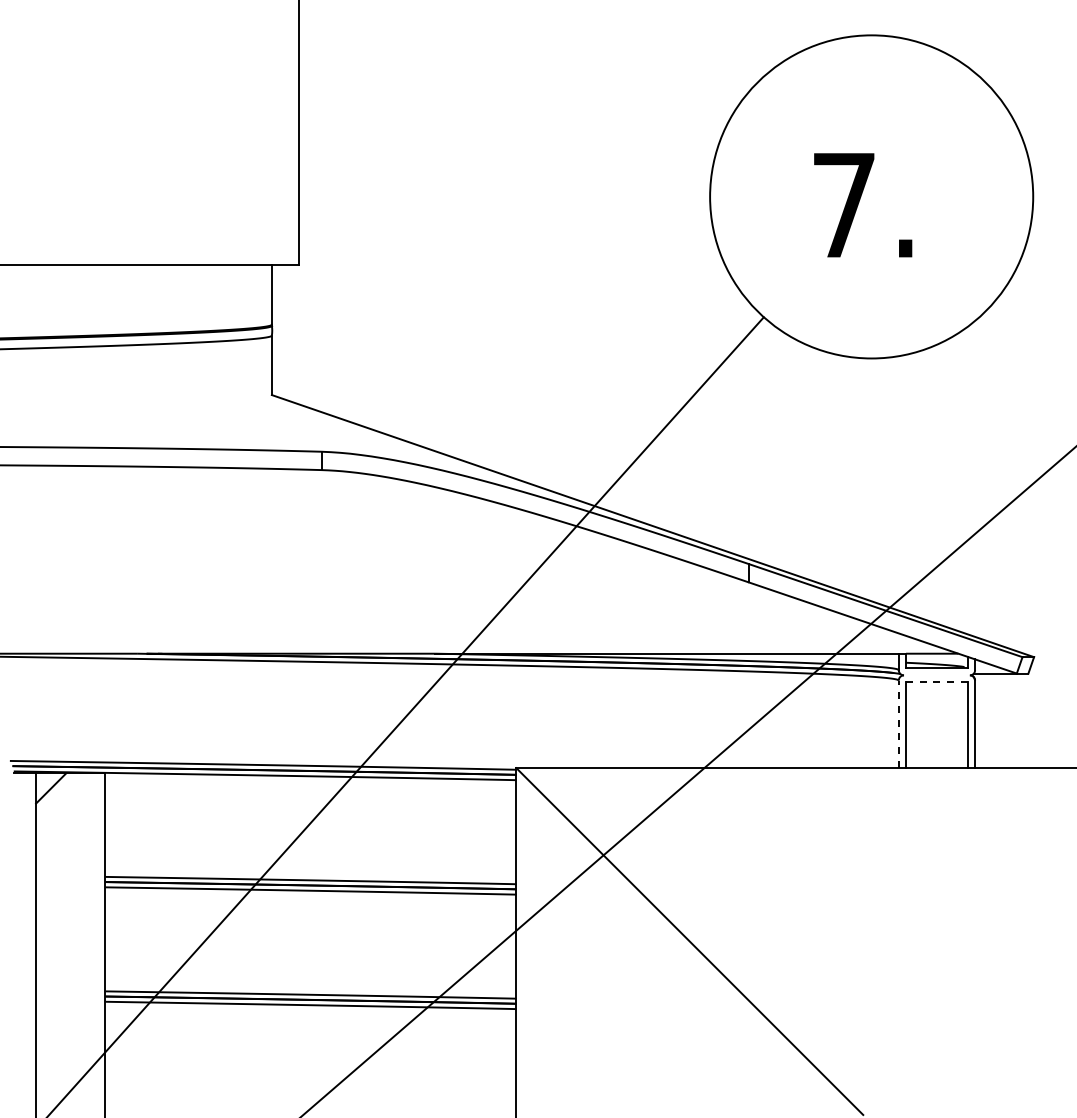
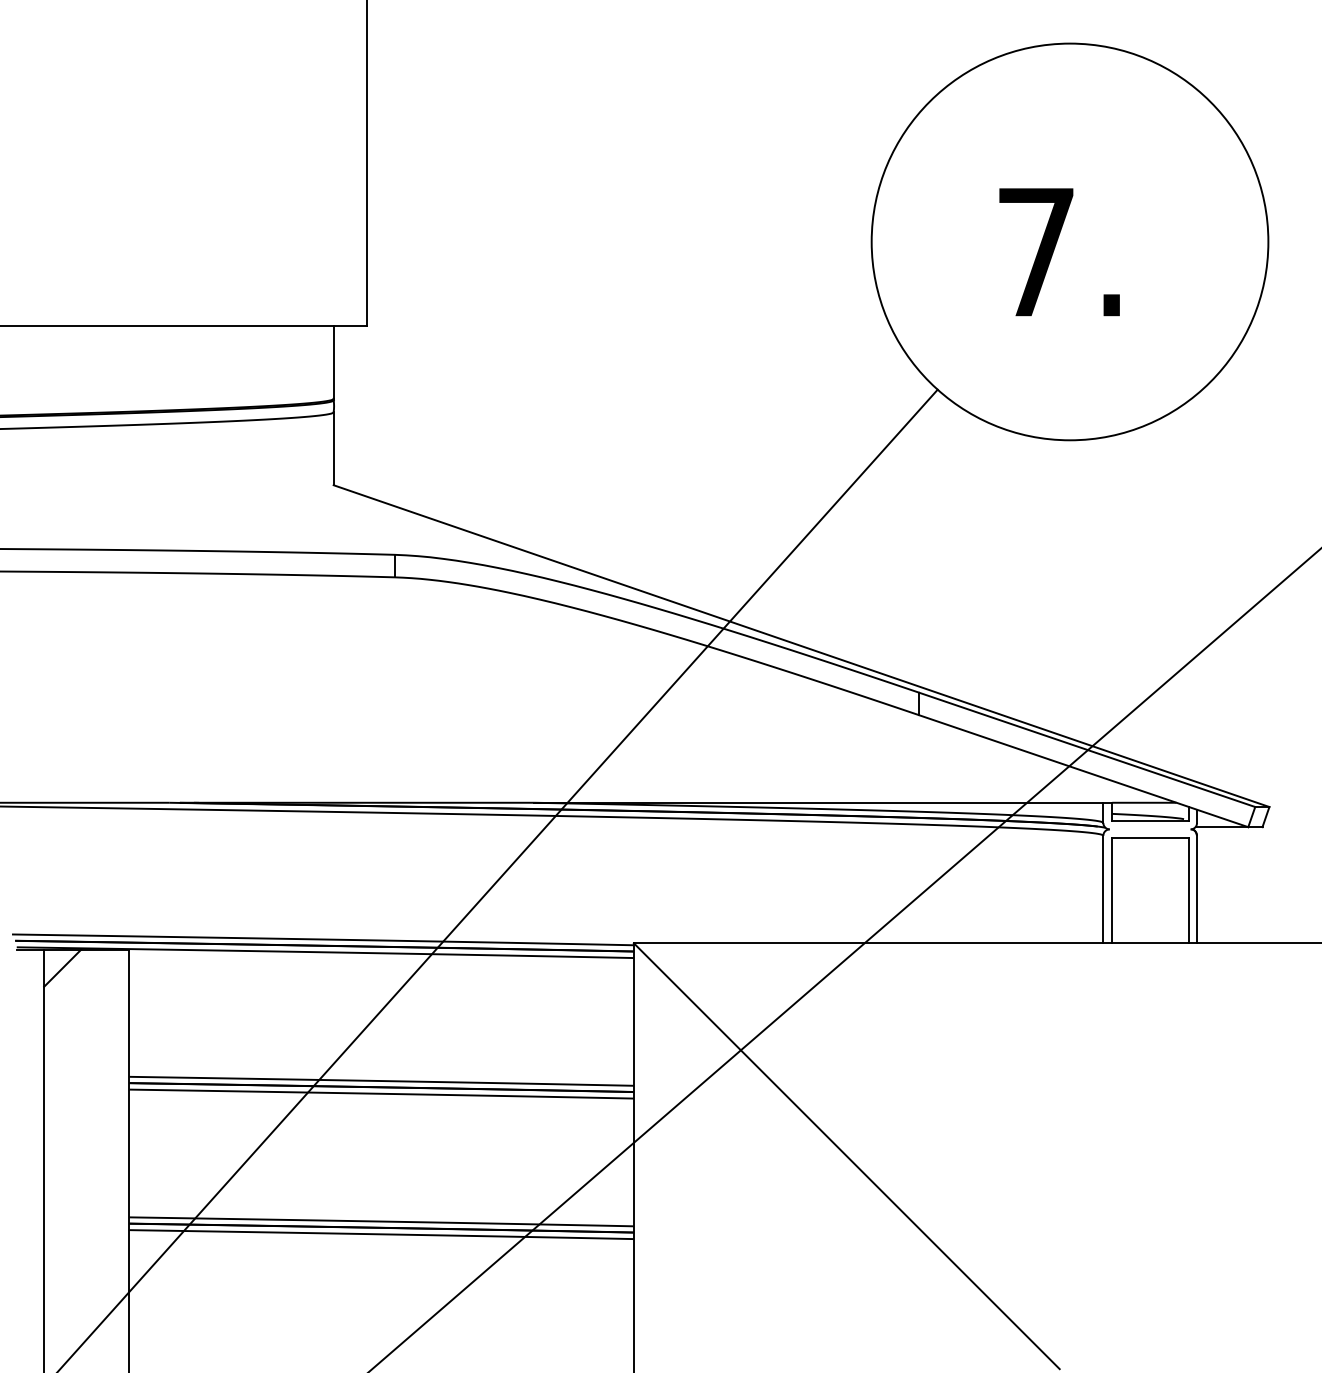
line: (937, 681) -> (1150, 837), dashed -> solid
line: (898, 724) -> (1103, 889), dashed -> solid

